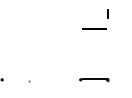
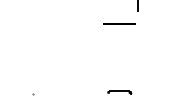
part: (94, 80) -> (119, 92), size x0.6

